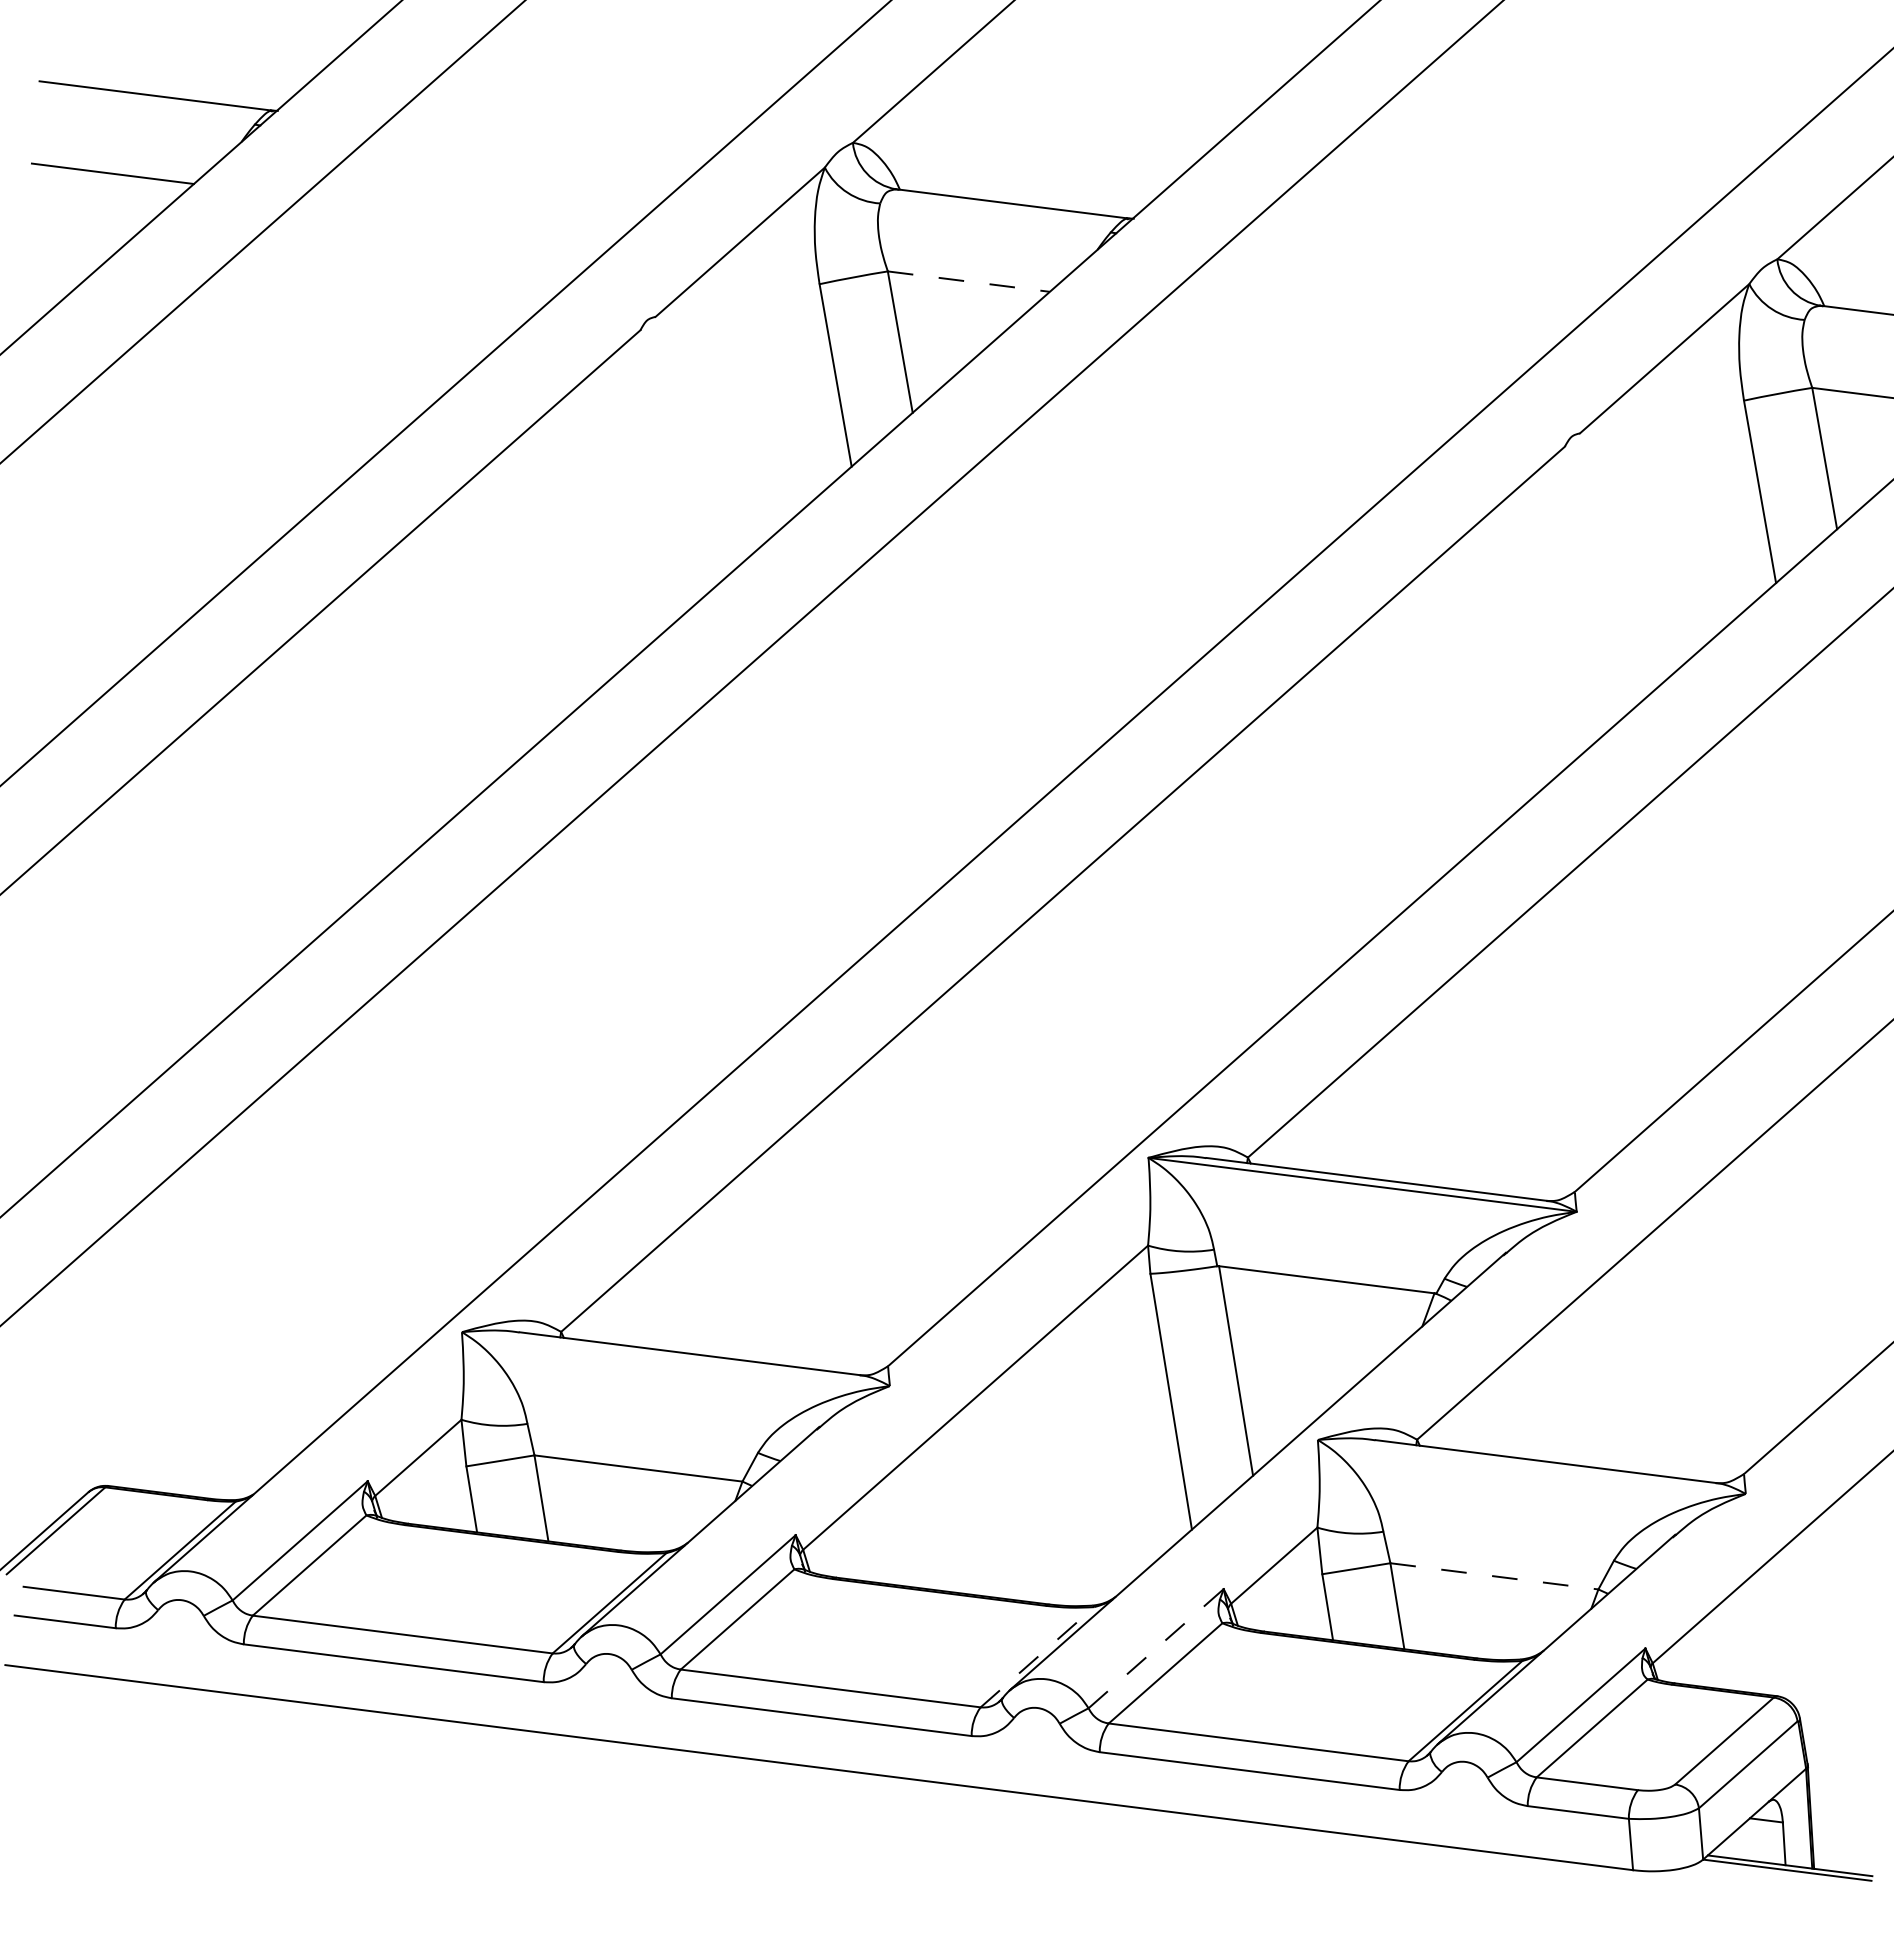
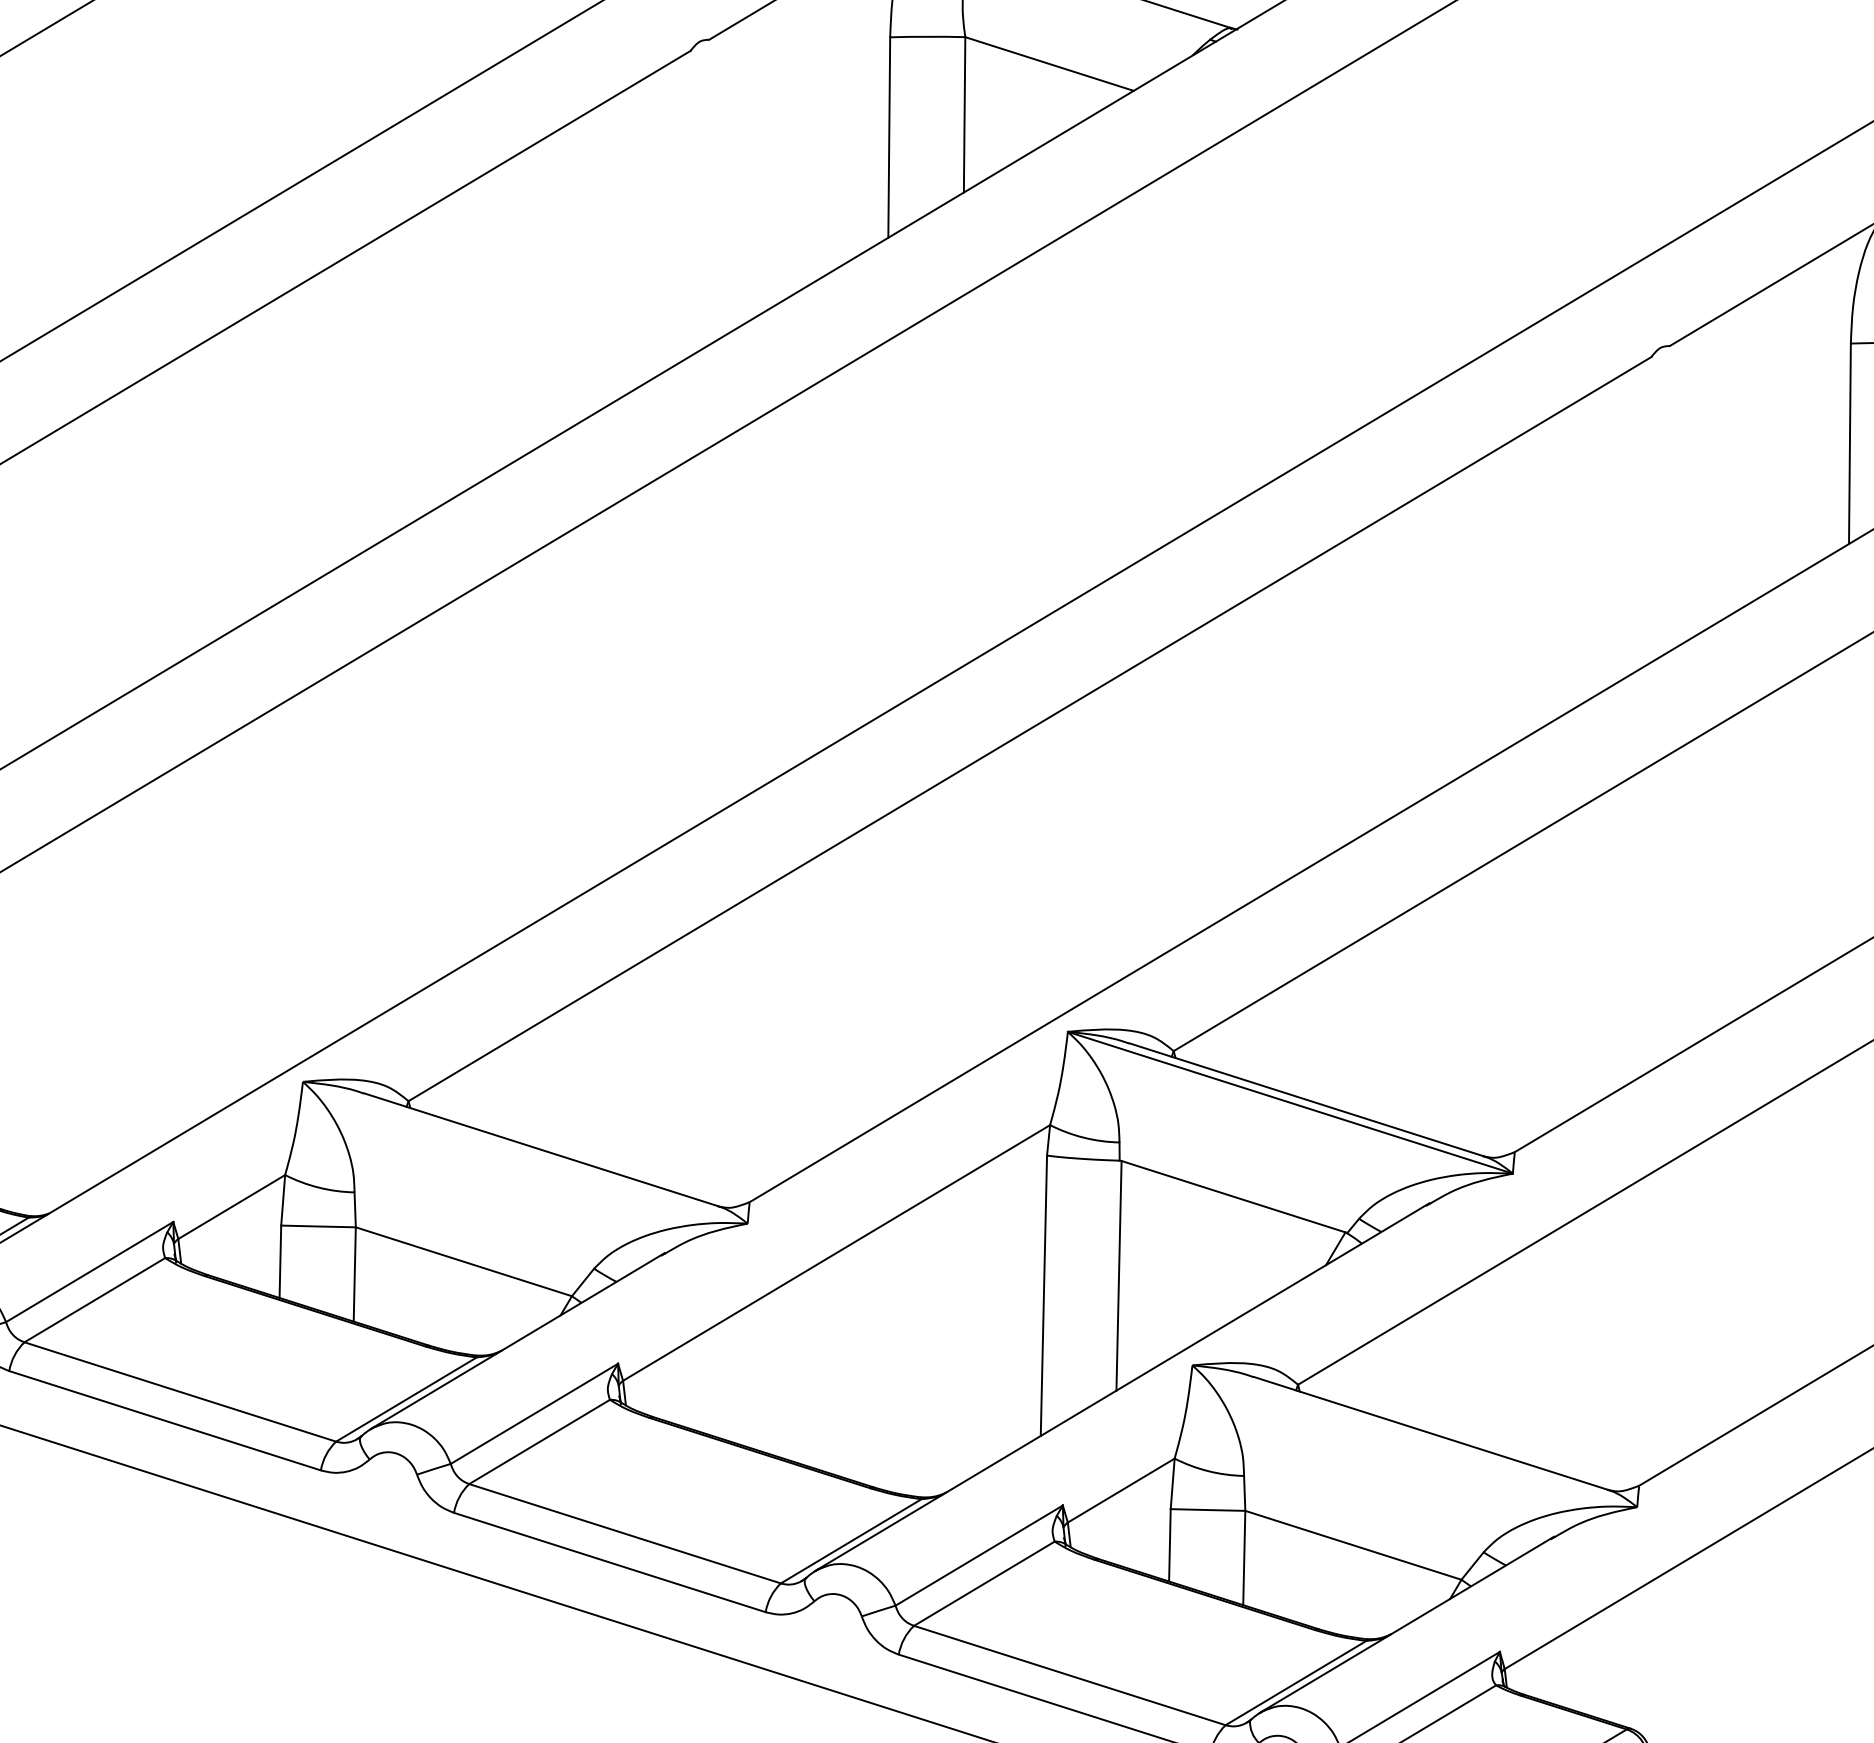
line: (968, 281) -> (1049, 63), dashed -> solid
line: (1494, 1576) -> (1353, 1545), dashed -> solid
line: (1156, 1648) -> (979, 1555), dashed -> solid
line: (1037, 1657) -> (851, 1541), dashed -> solid

